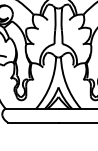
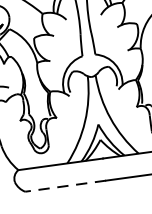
line: (32, 122) -> (64, 186), solid -> dashed

